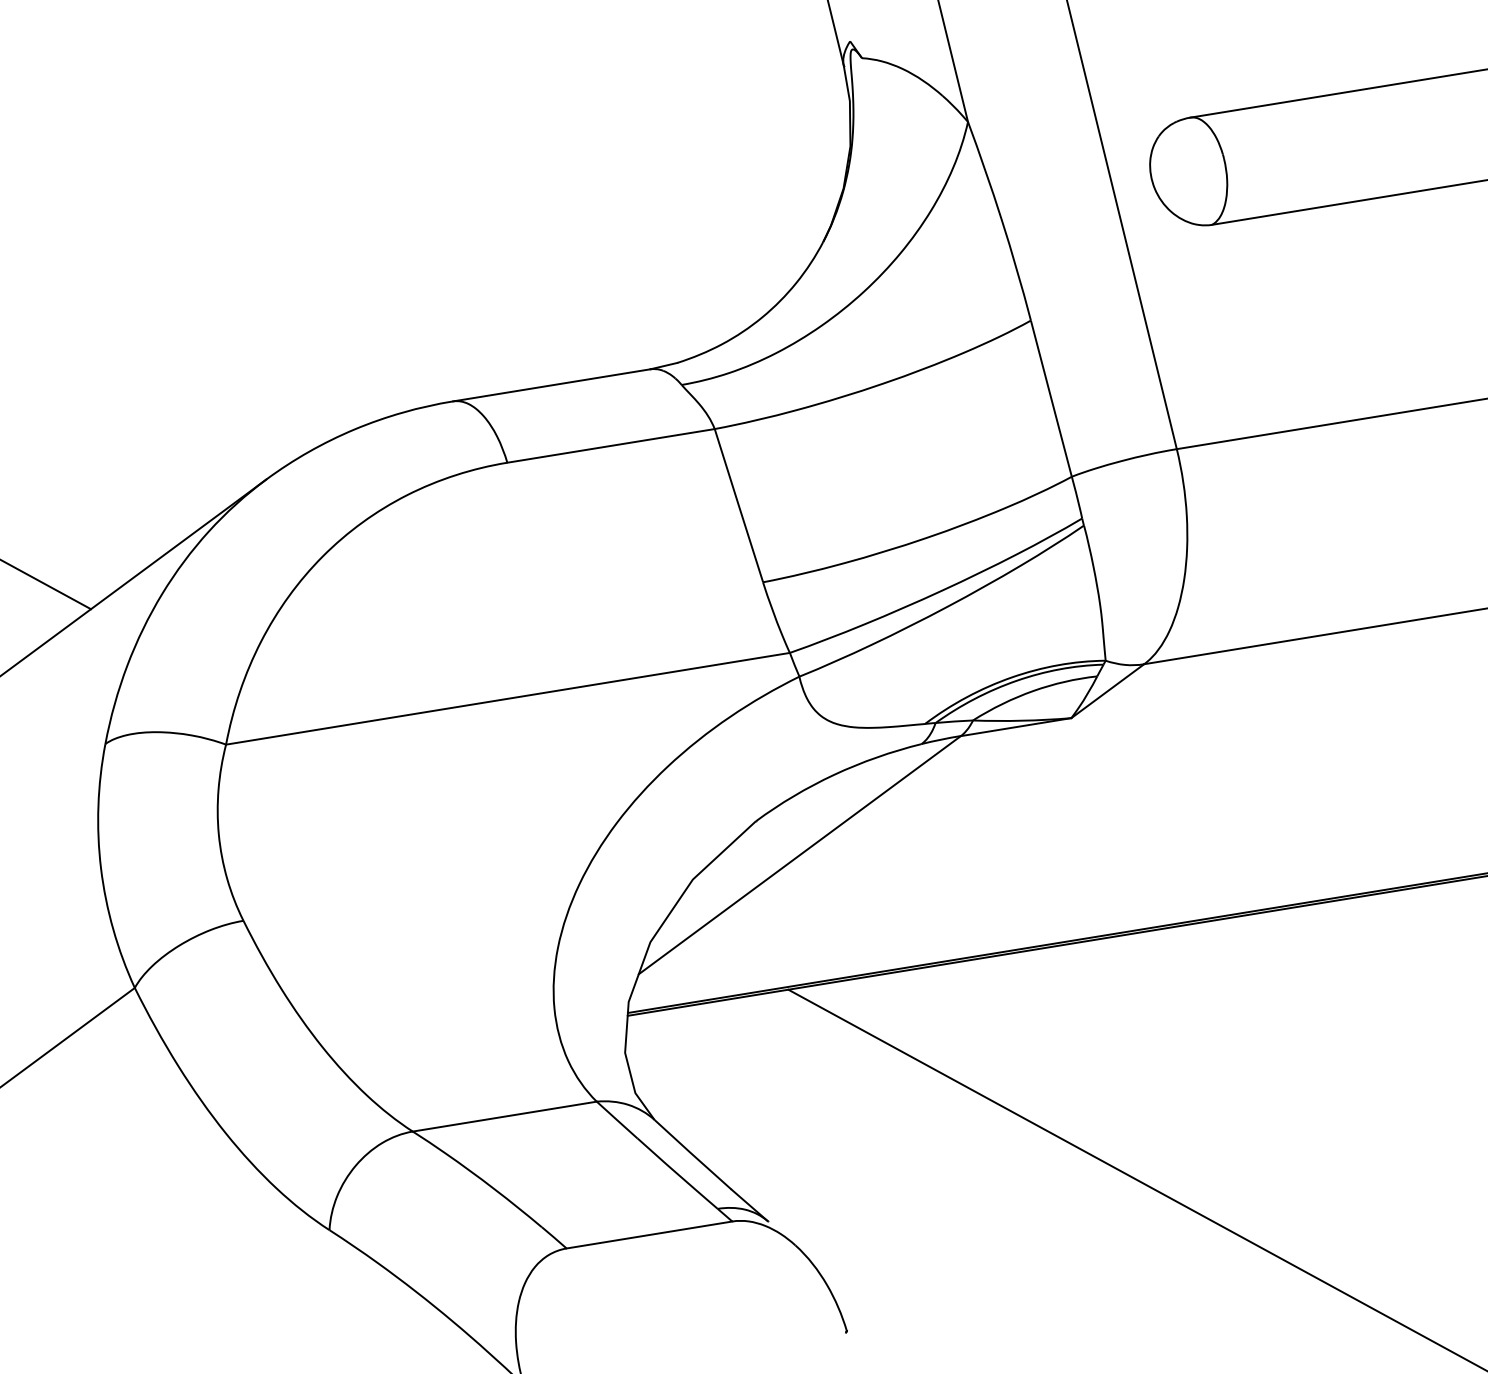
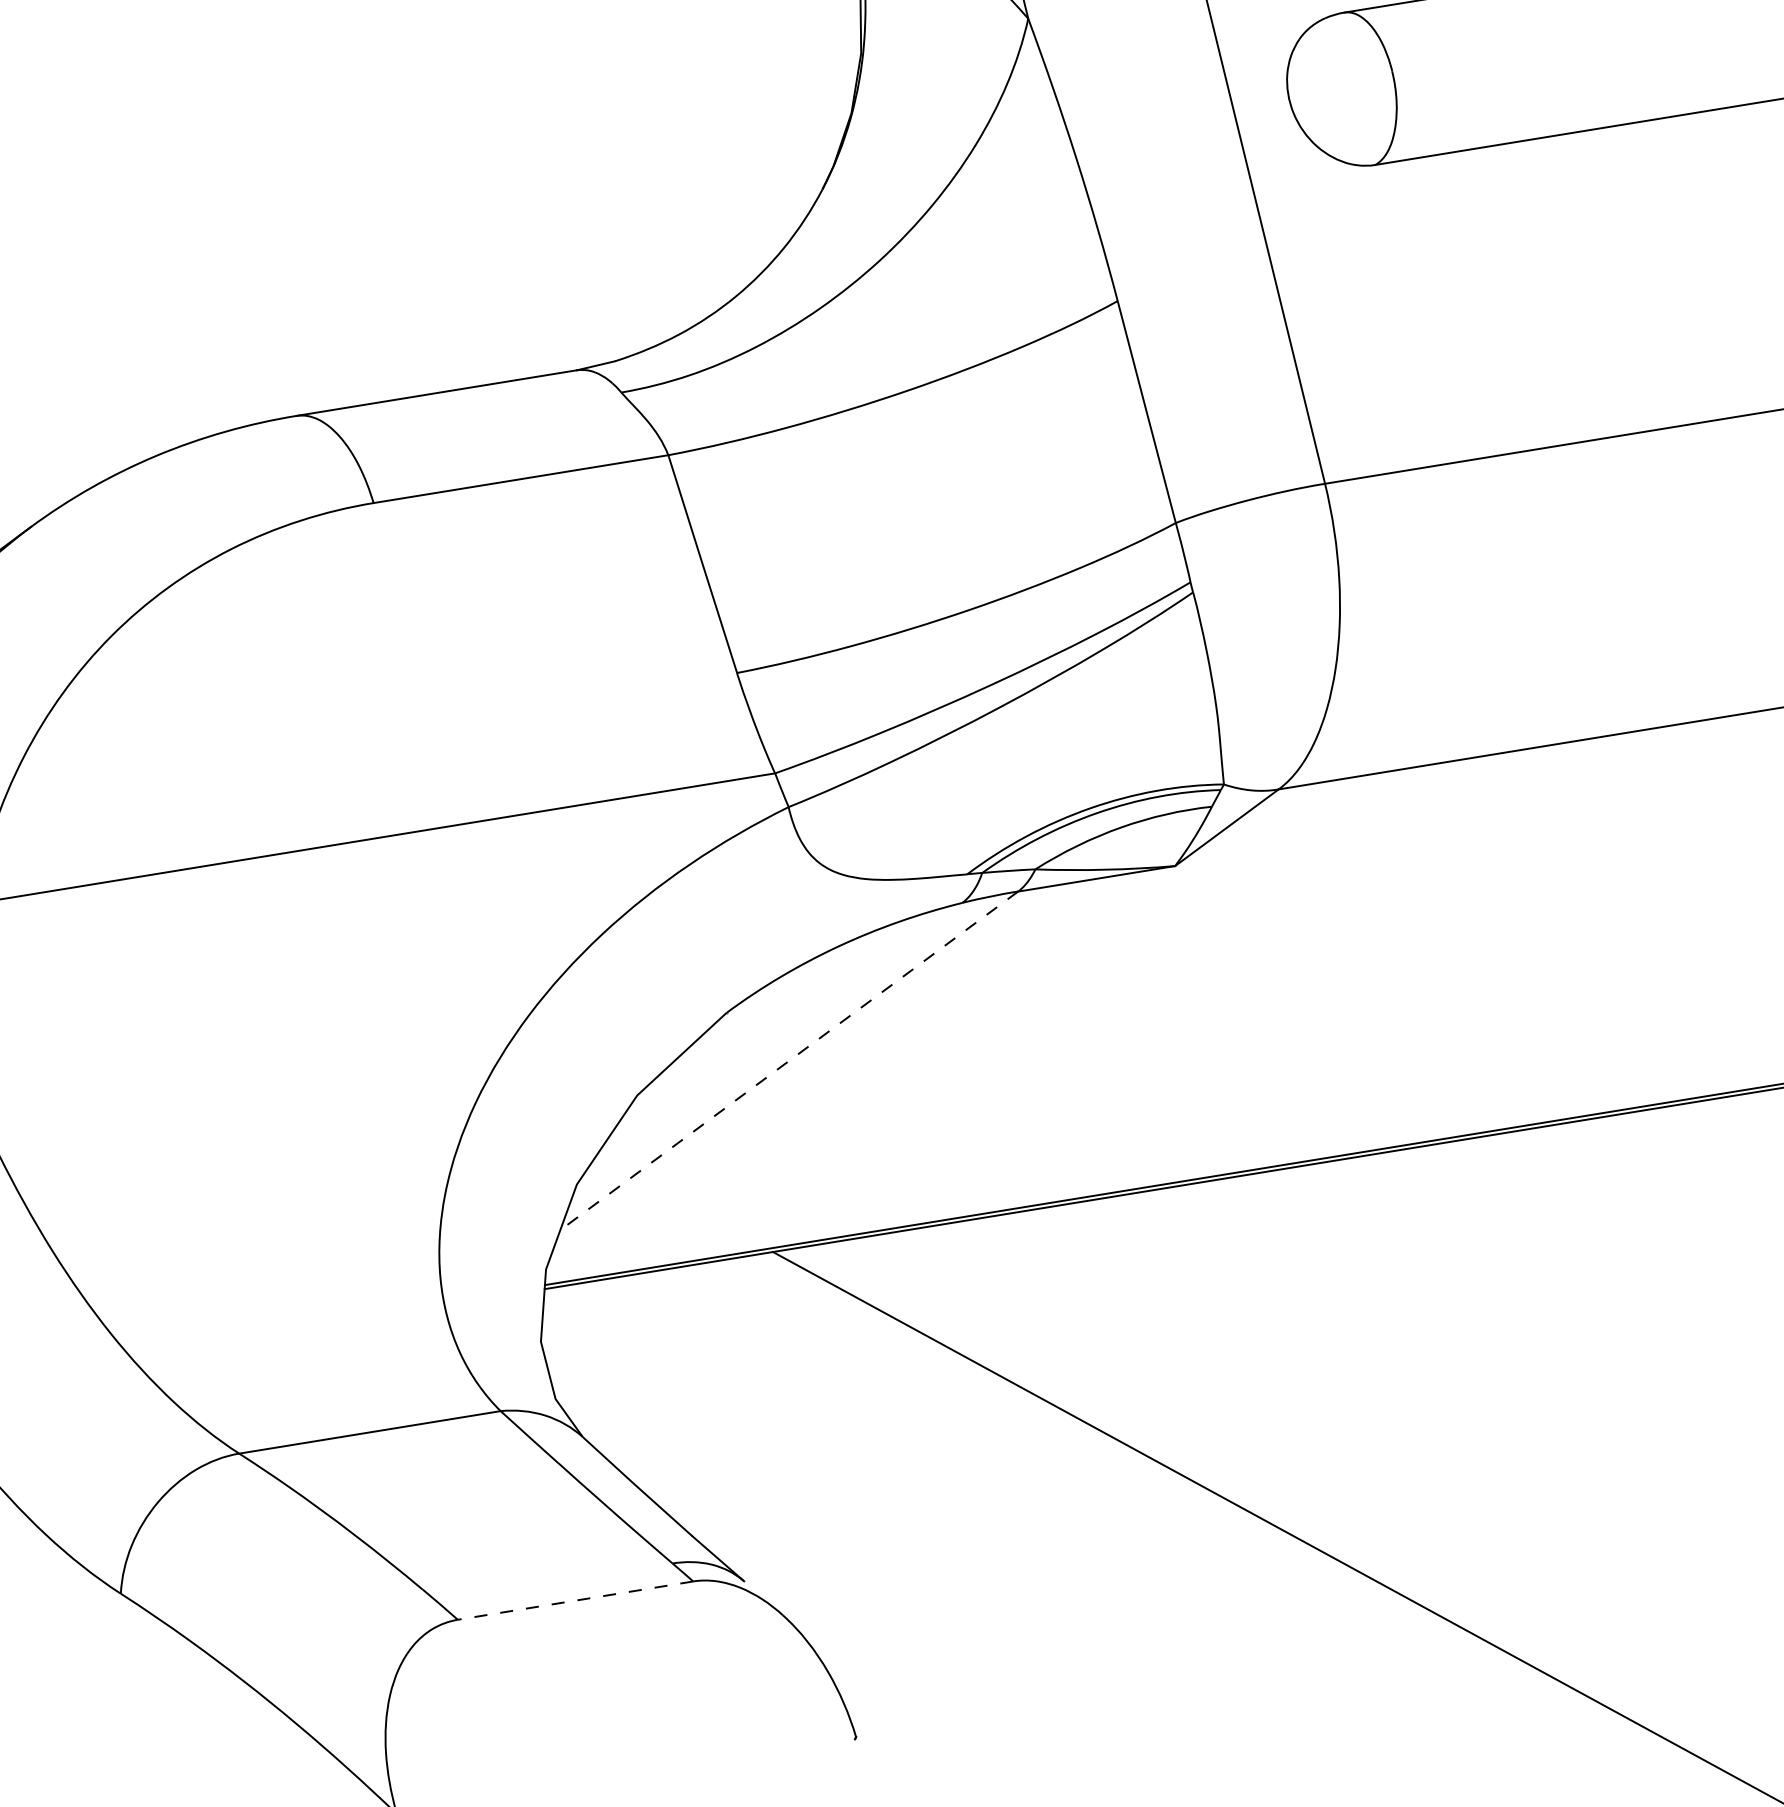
line: (799, 855) -> (788, 1061), solid -> dashed
line: (649, 1235) -> (575, 1601), solid -> dashed

